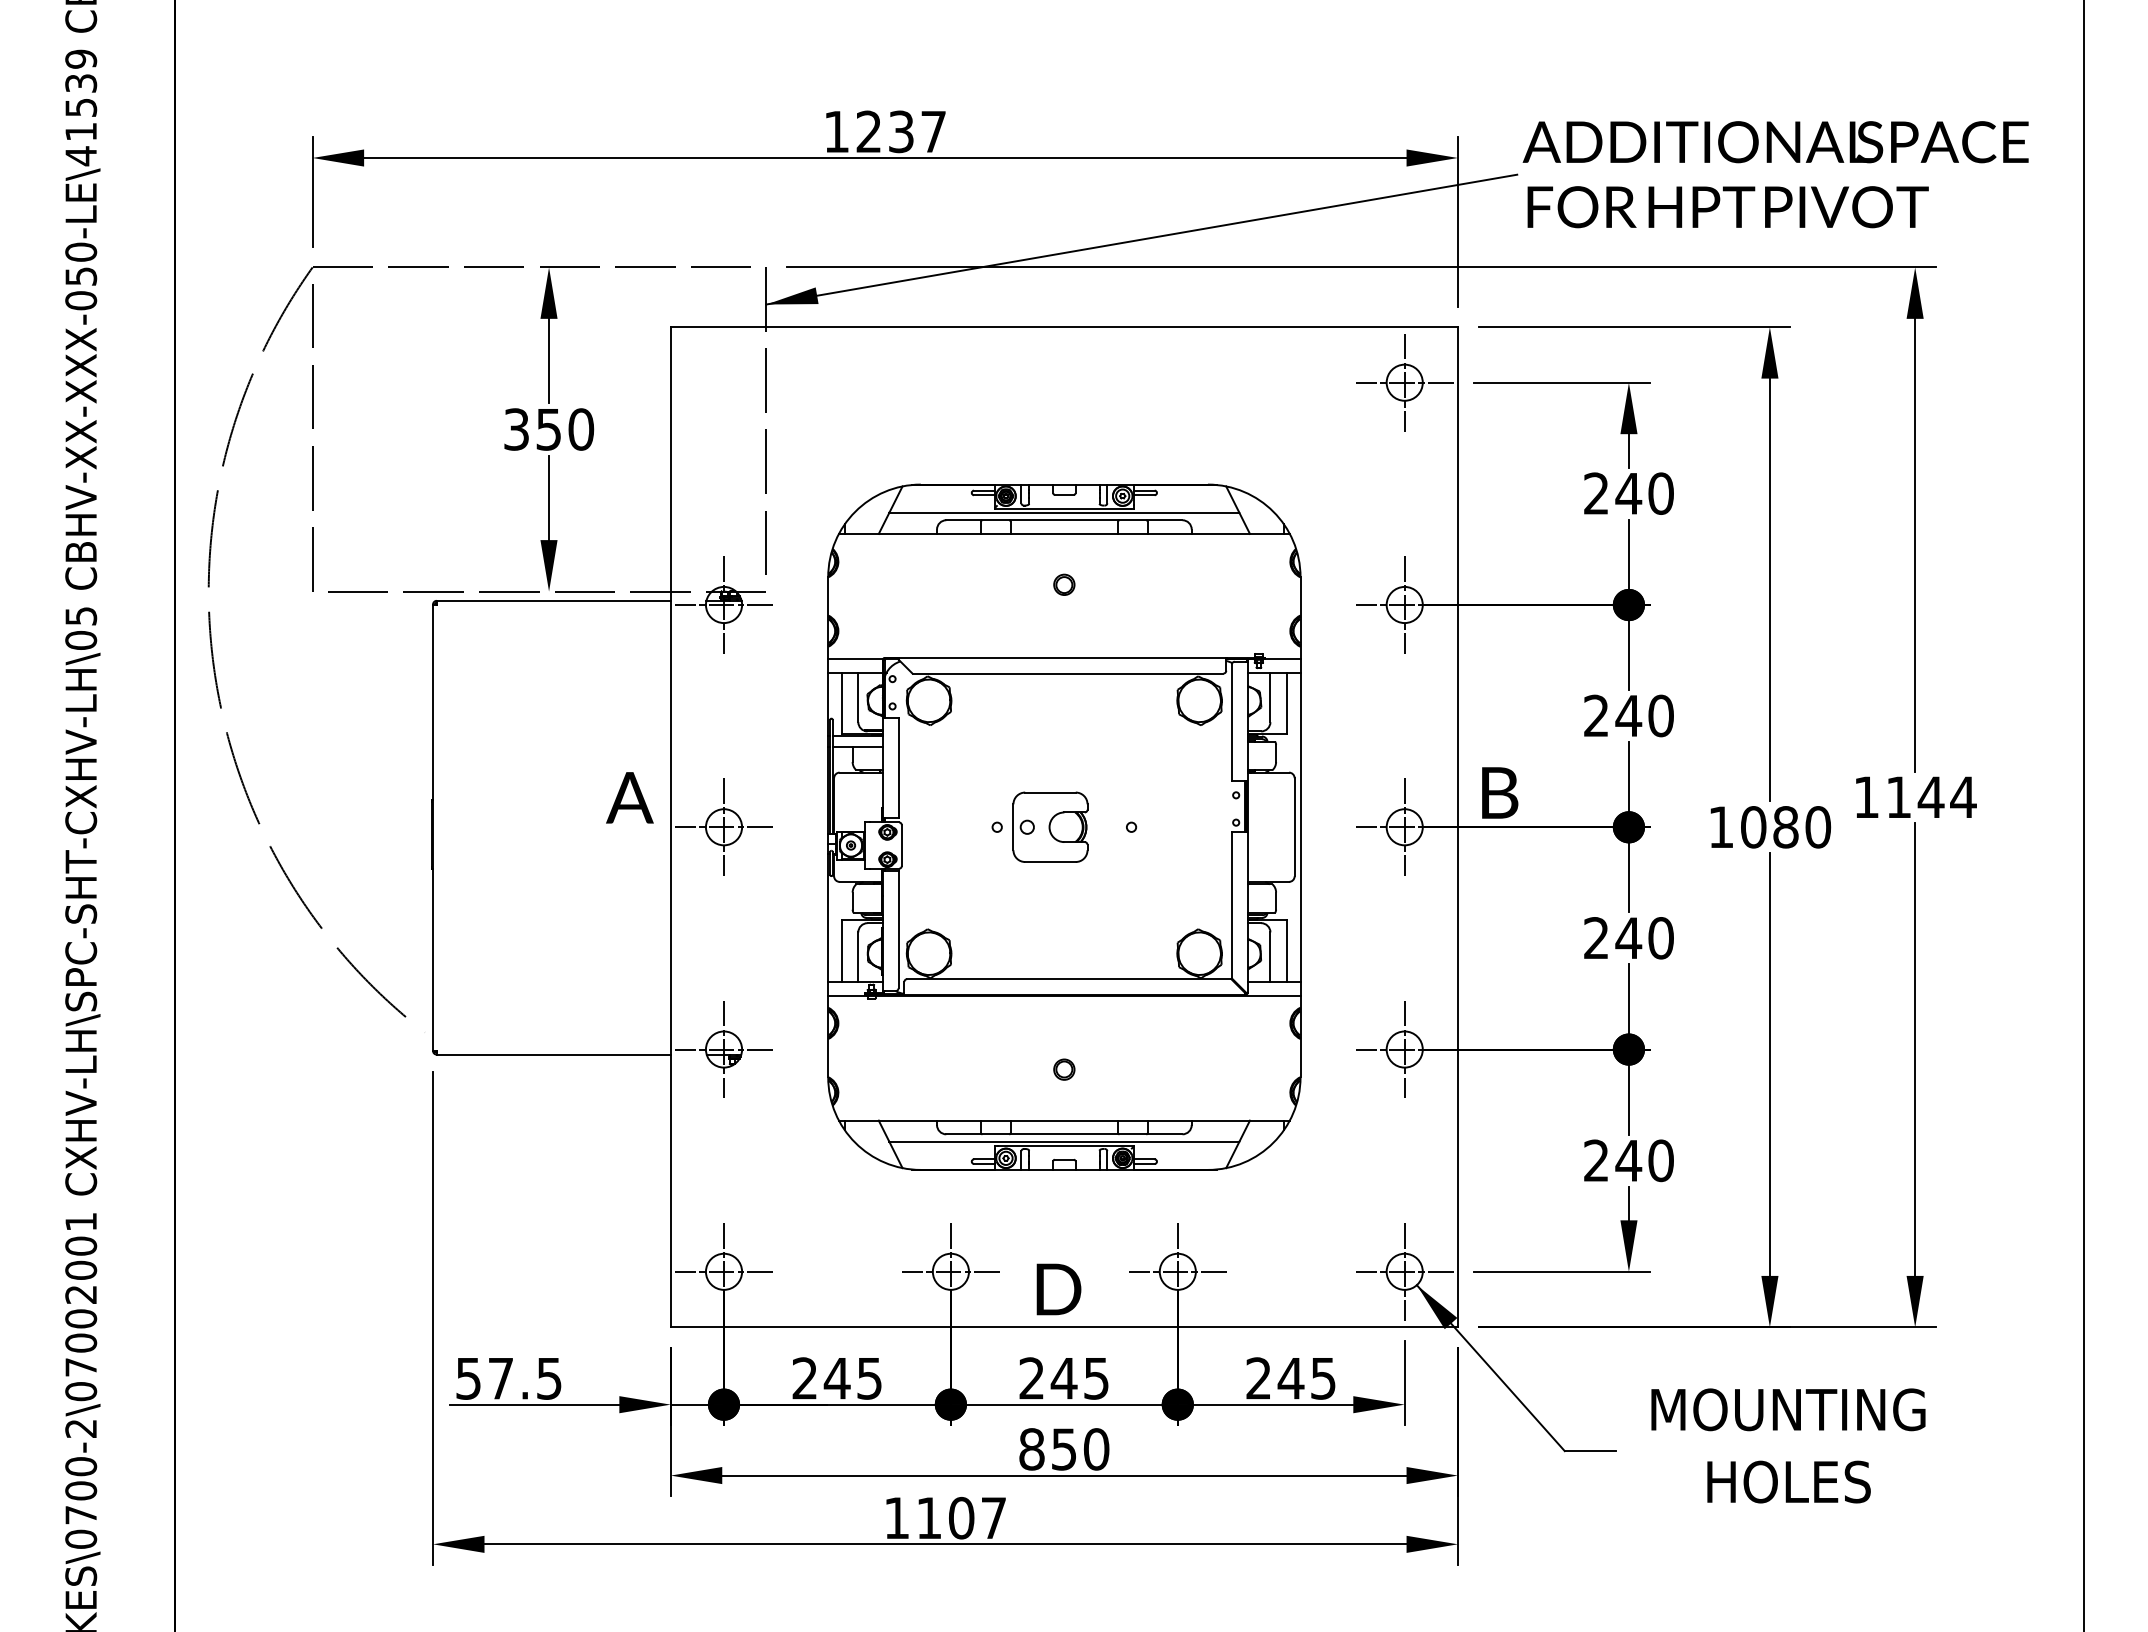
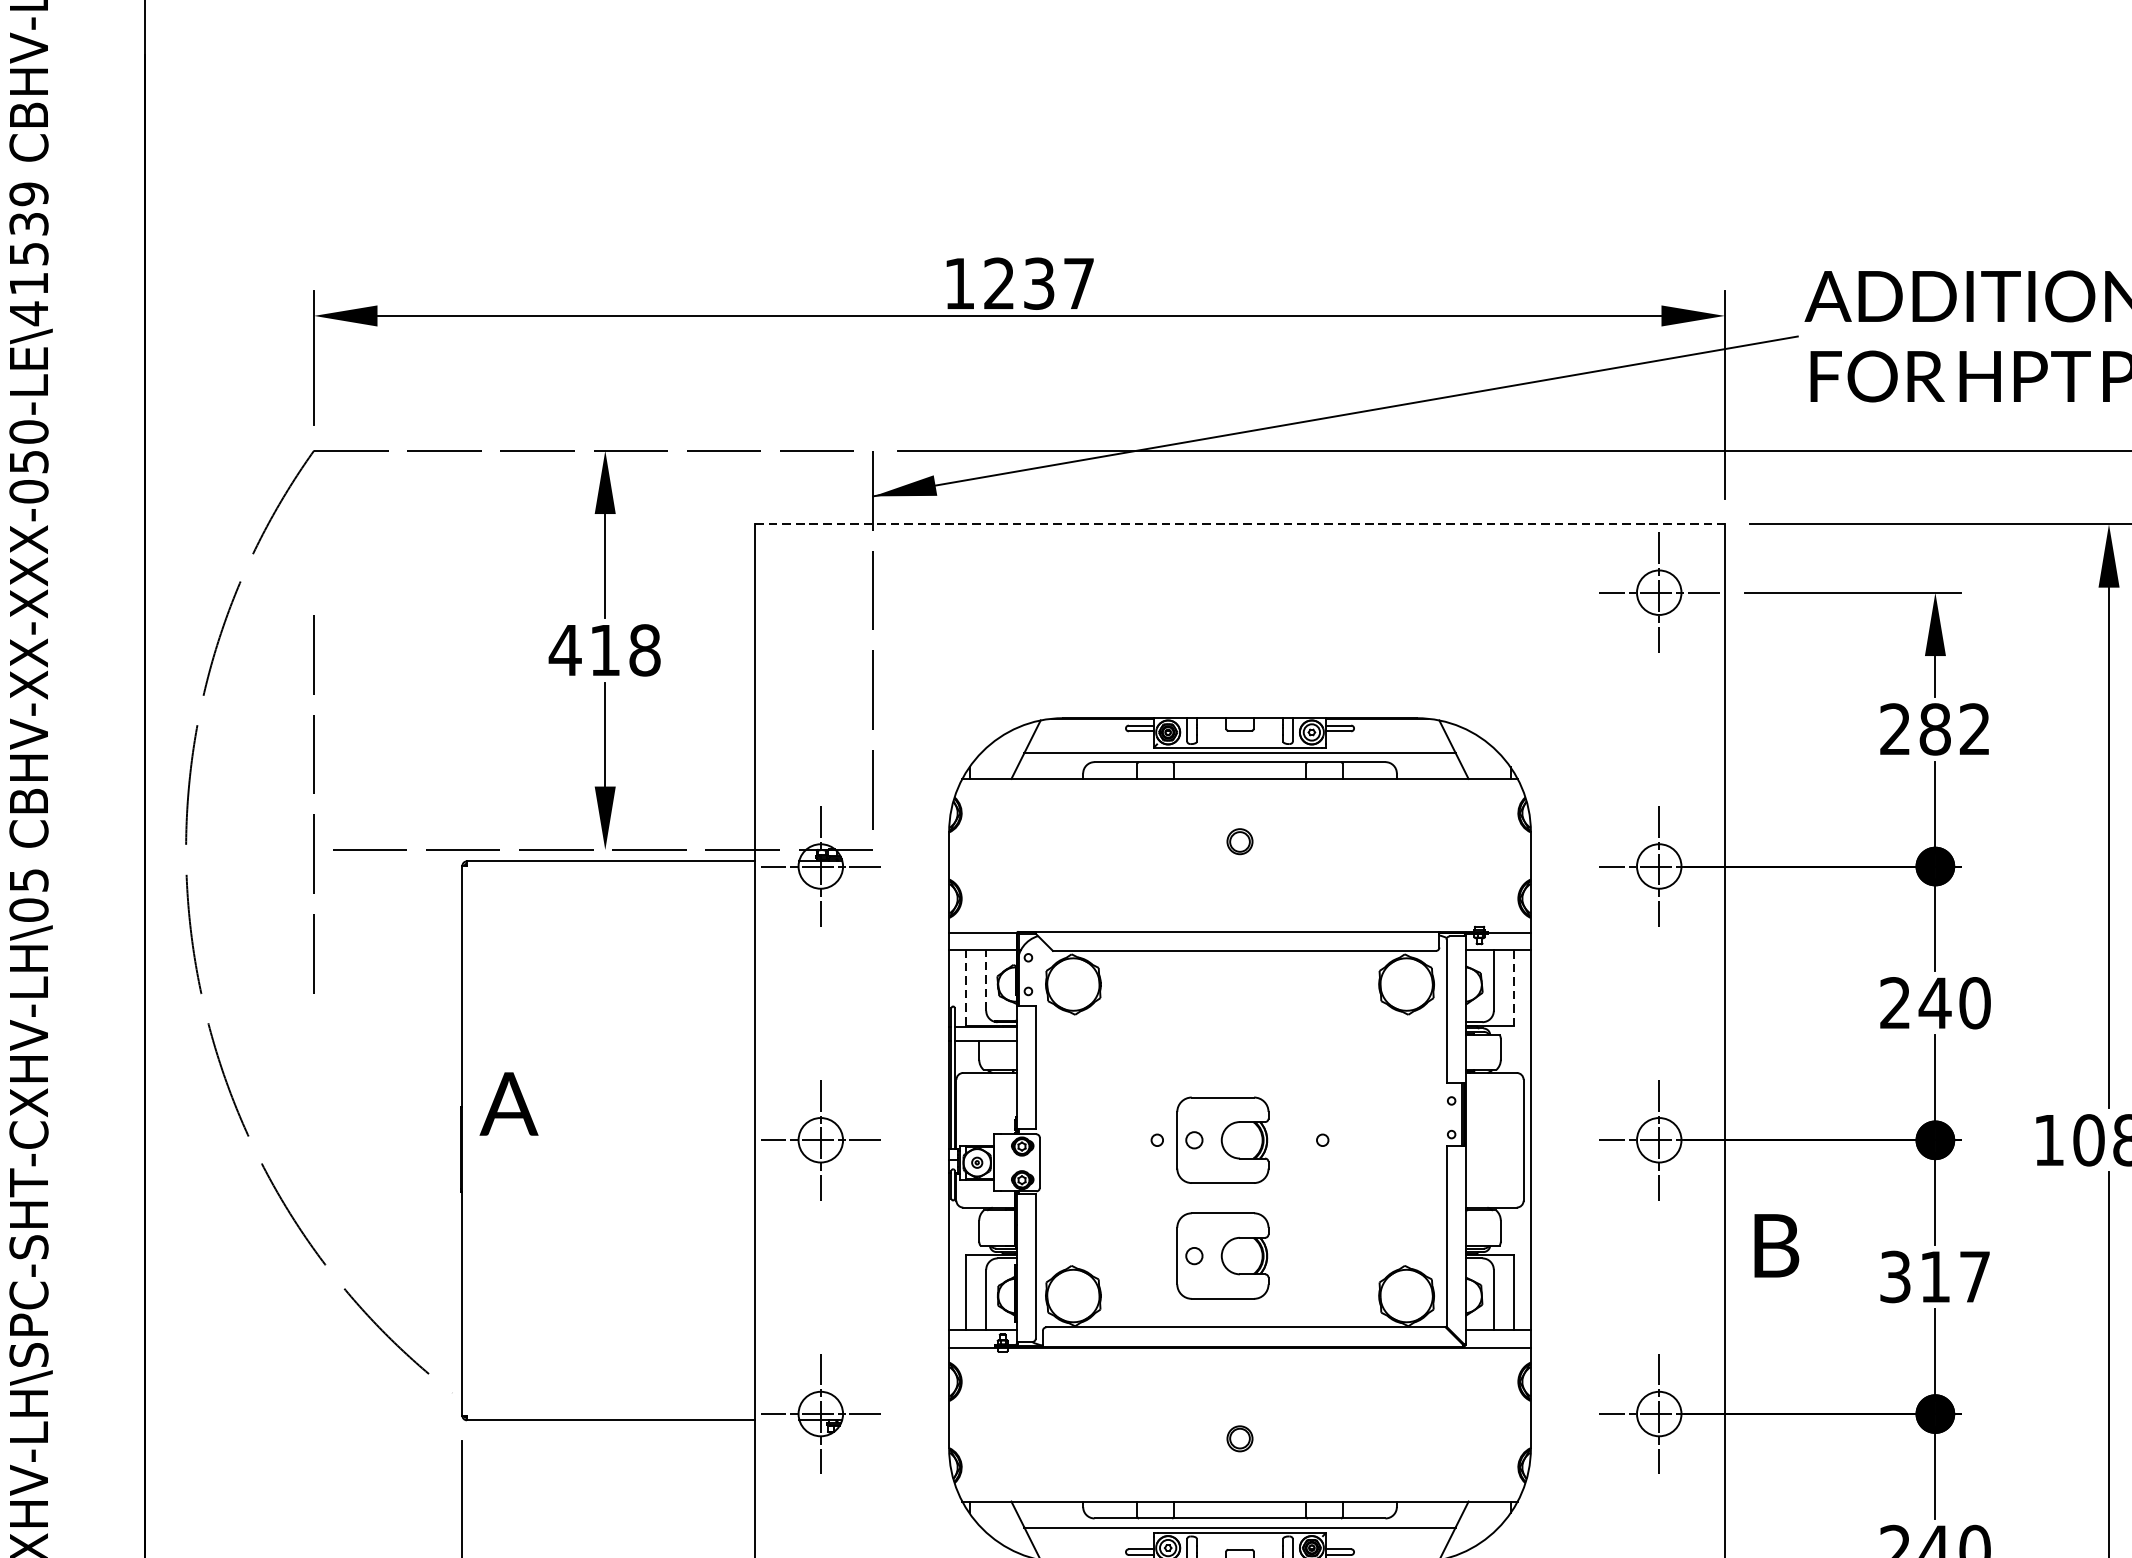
line: (1064, 327) -> (1240, 524), solid -> dashed
line: (312, 428) -> (313, 793), moved
text: (548, 429) -> (604, 650), 350 -> 418
text: (1644, 493) -> (1954, 729), 240 -> 282
line: (858, 697) -> (986, 980), solid -> dashed
line: (842, 703) -> (966, 987), solid -> dashed
line: (1286, 703) -> (1513, 987), solid -> dashed
text: (1500, 792) -> (1777, 1245), moved
text: (629, 797) -> (508, 1103), moved
part: (1050, 920) -> (1222, 1255), added
text: (1628, 938) -> (1934, 1277), 240 -> 317

